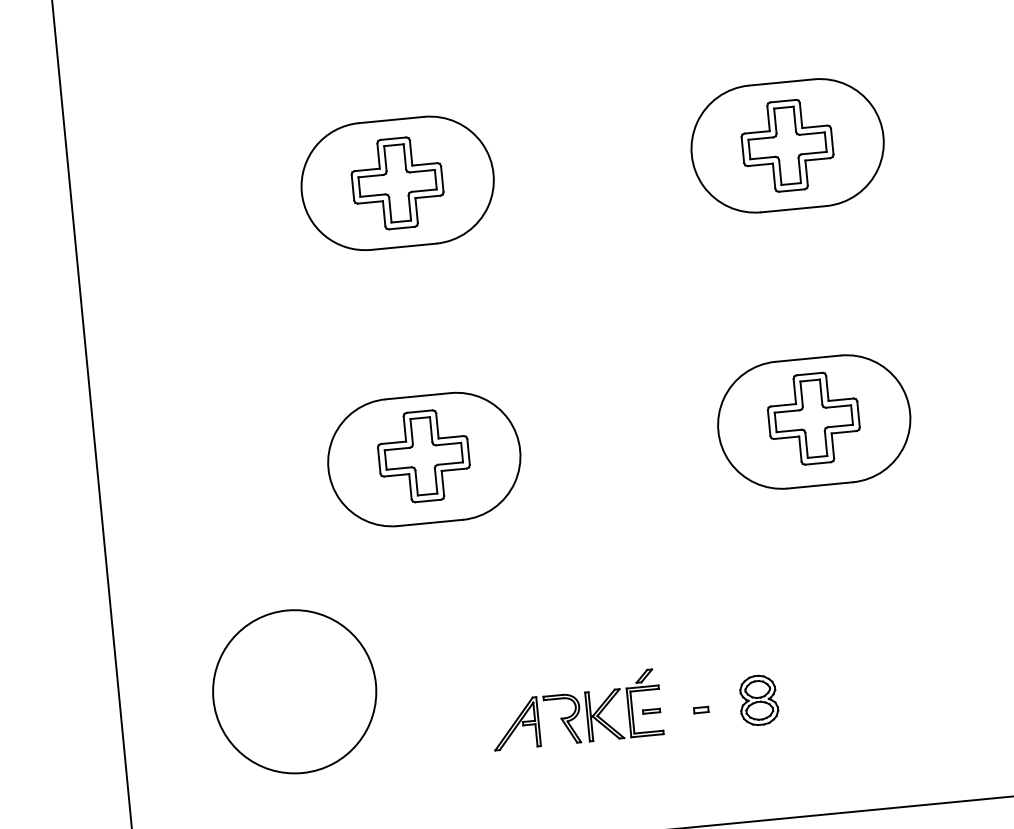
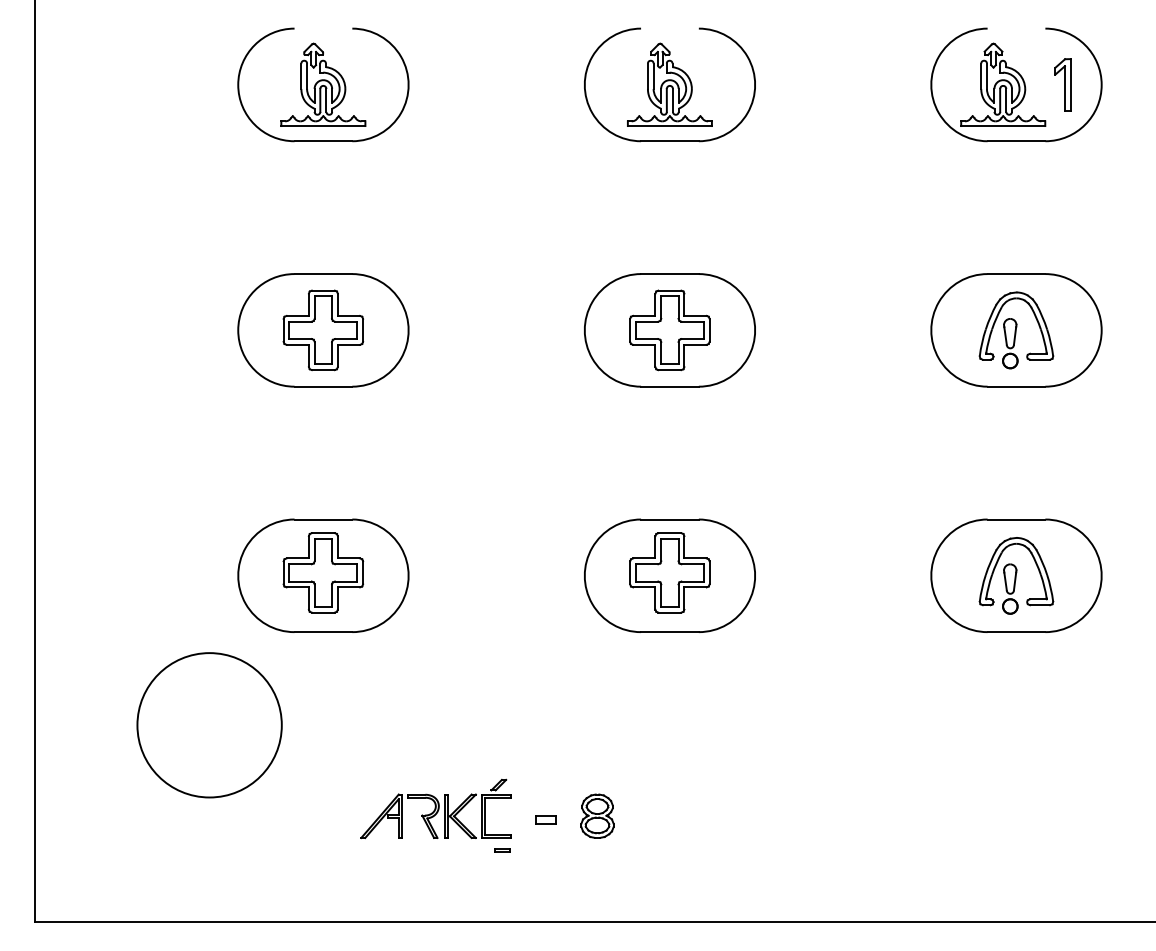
circle: (294, 692) -> (209, 725), moved
part: (700, 709) -> (545, 819), size x1.6
part: (651, 711) -> (502, 850), moved

